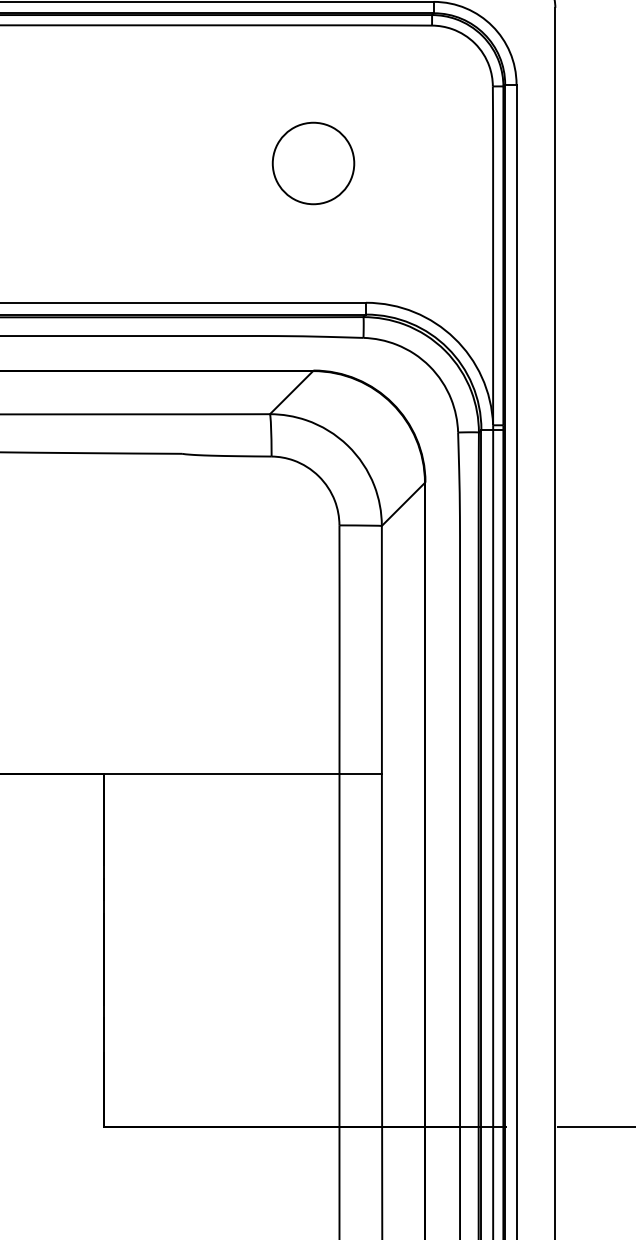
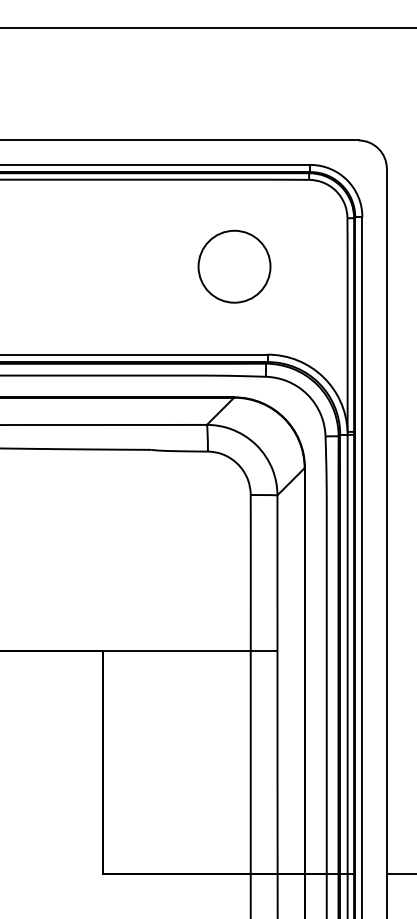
circle: (312, 162) -> (233, 266), size x1.4

